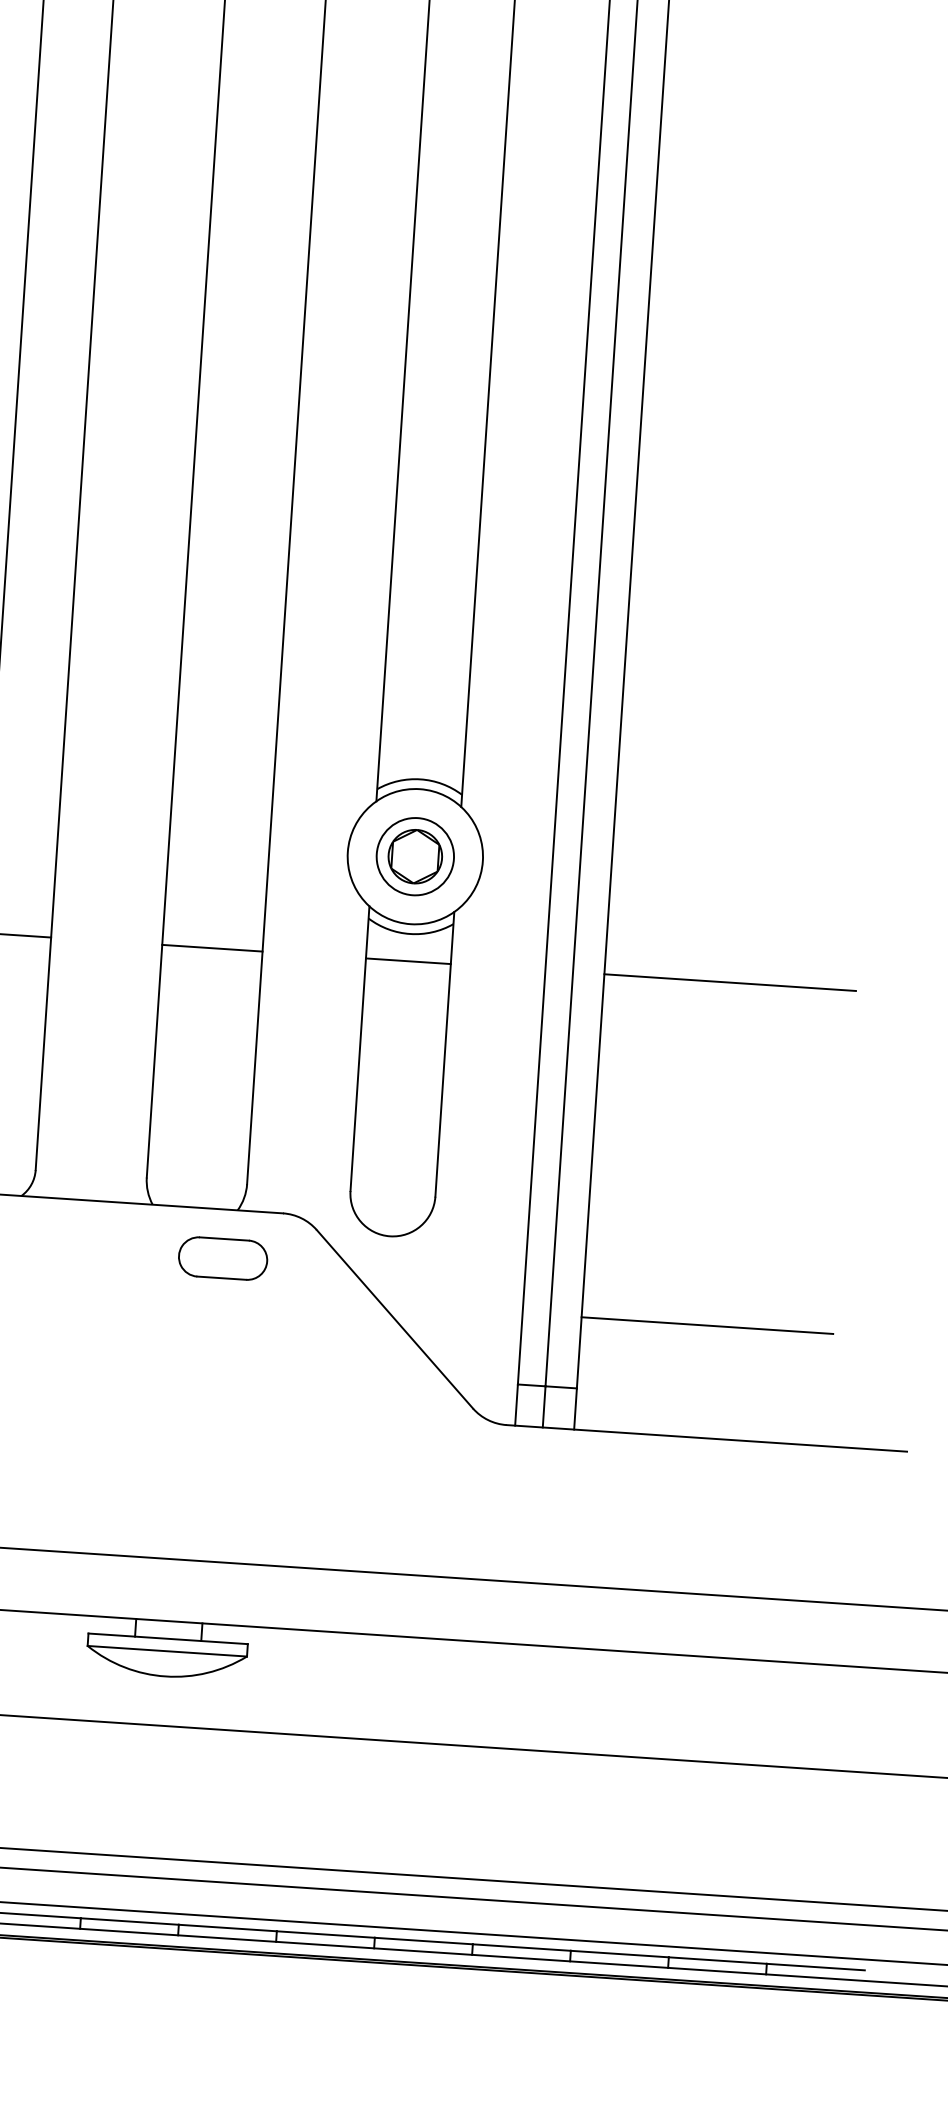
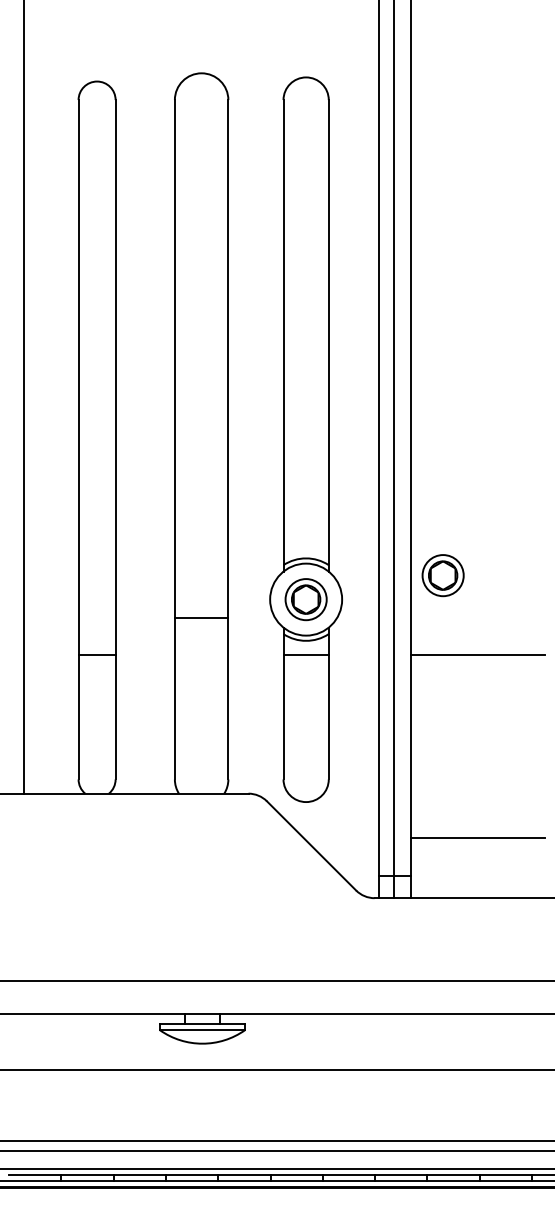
part: (674, 828) -> (442, 575), added
line: (212, 948) -> (201, 618), moved
part: (221, 1257) -> (217, 819), removed

